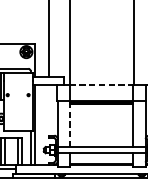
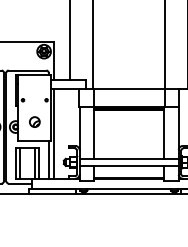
line: (102, 85) -> (129, 89), dashed -> solid
part: (17, 113) -> (34, 121), added
line: (70, 125) -> (93, 134), dashed -> solid

